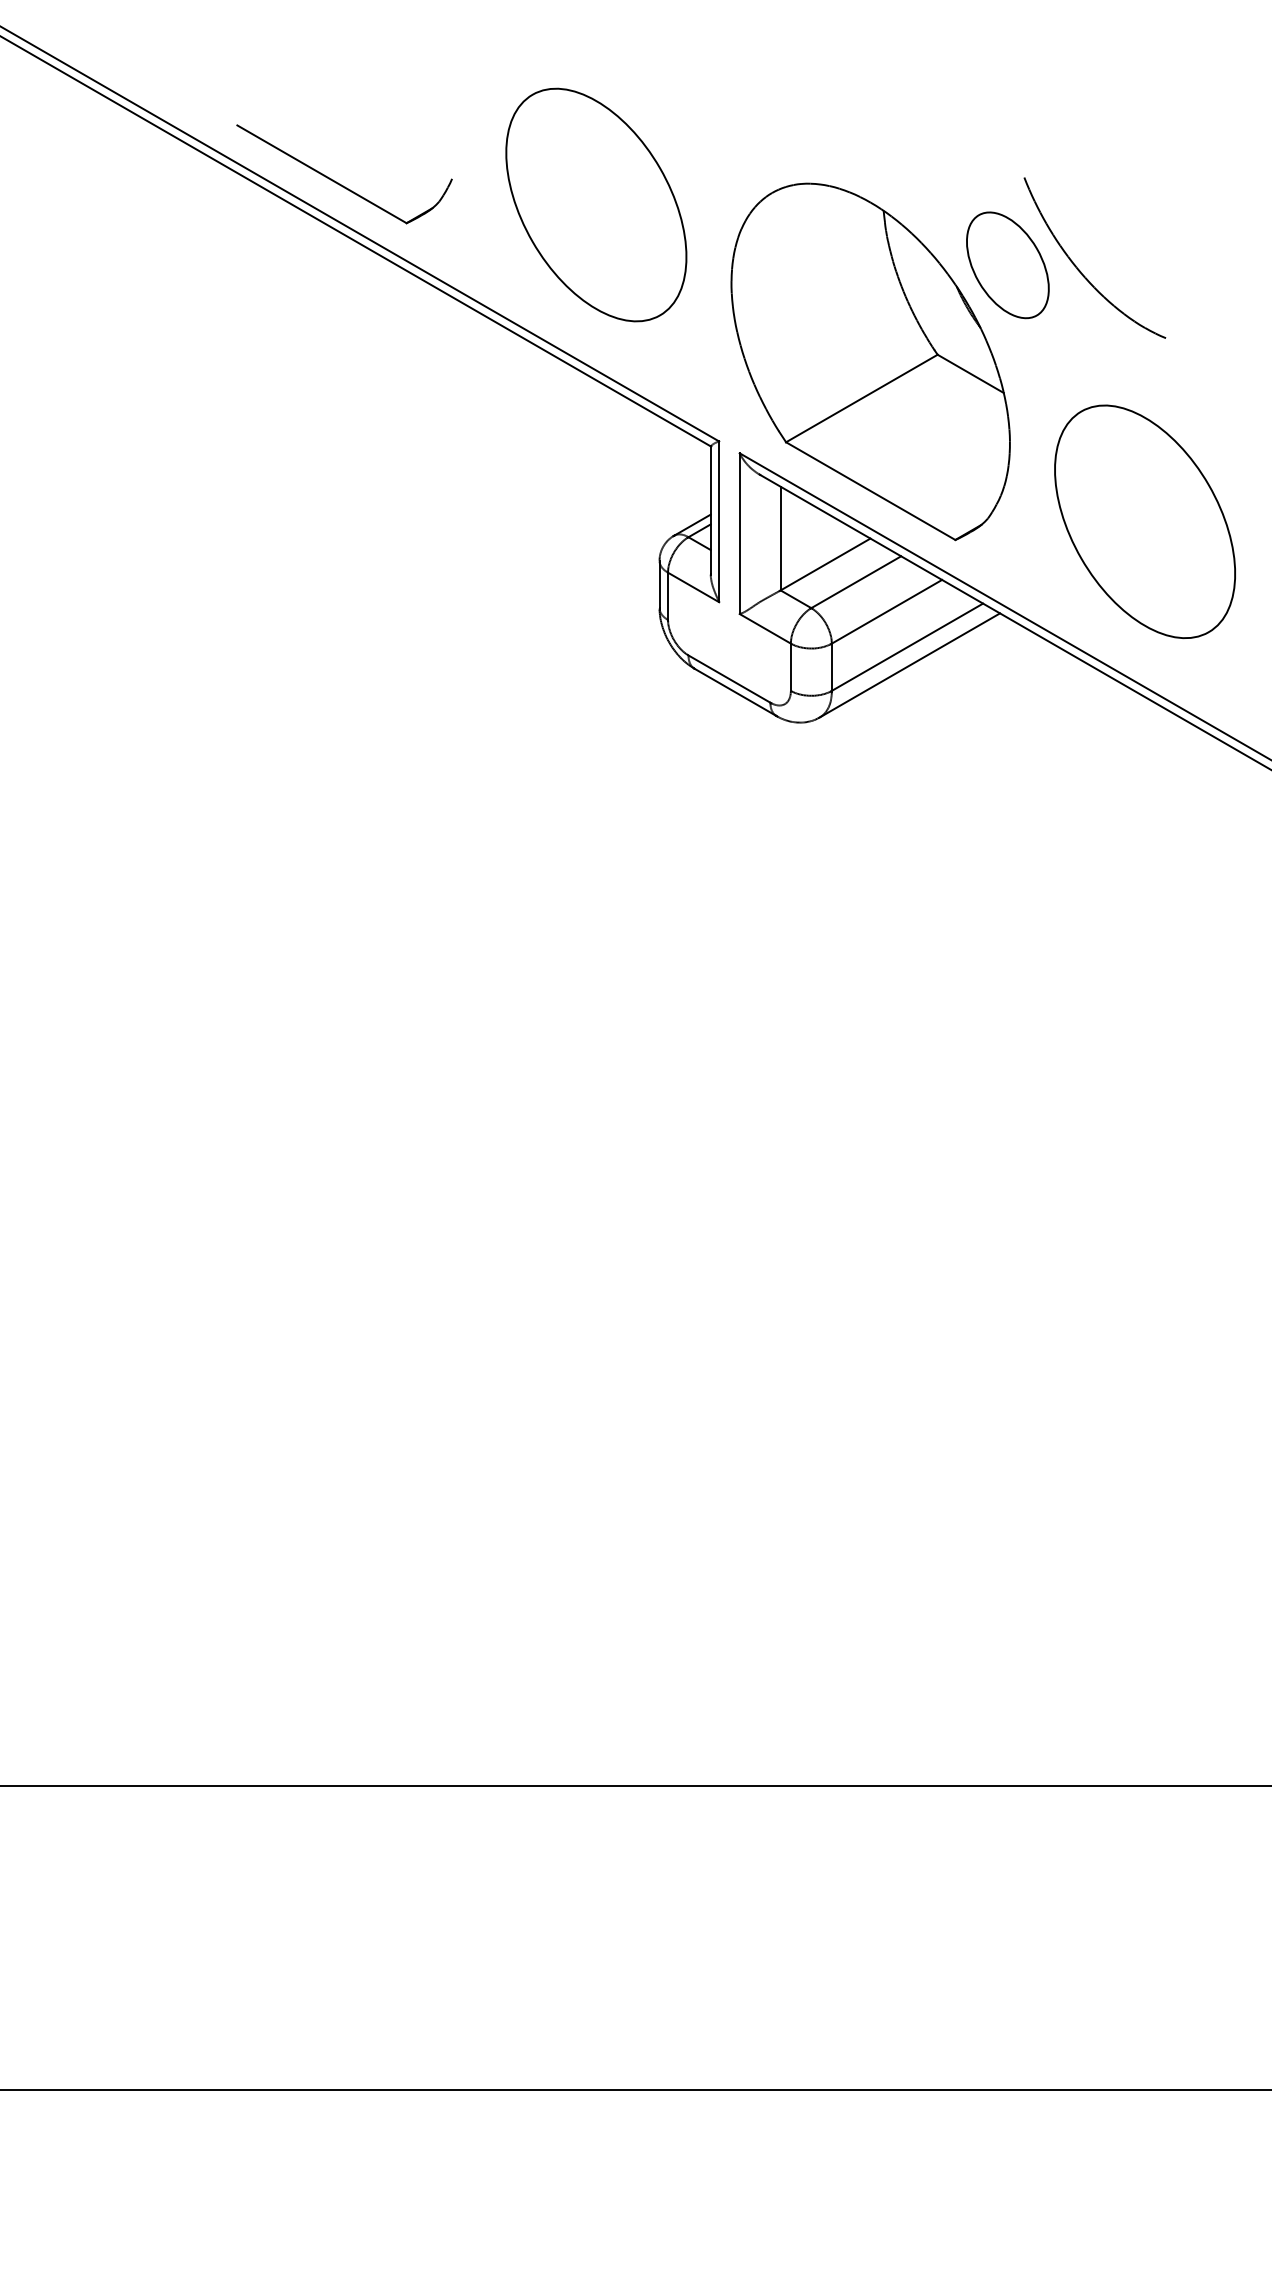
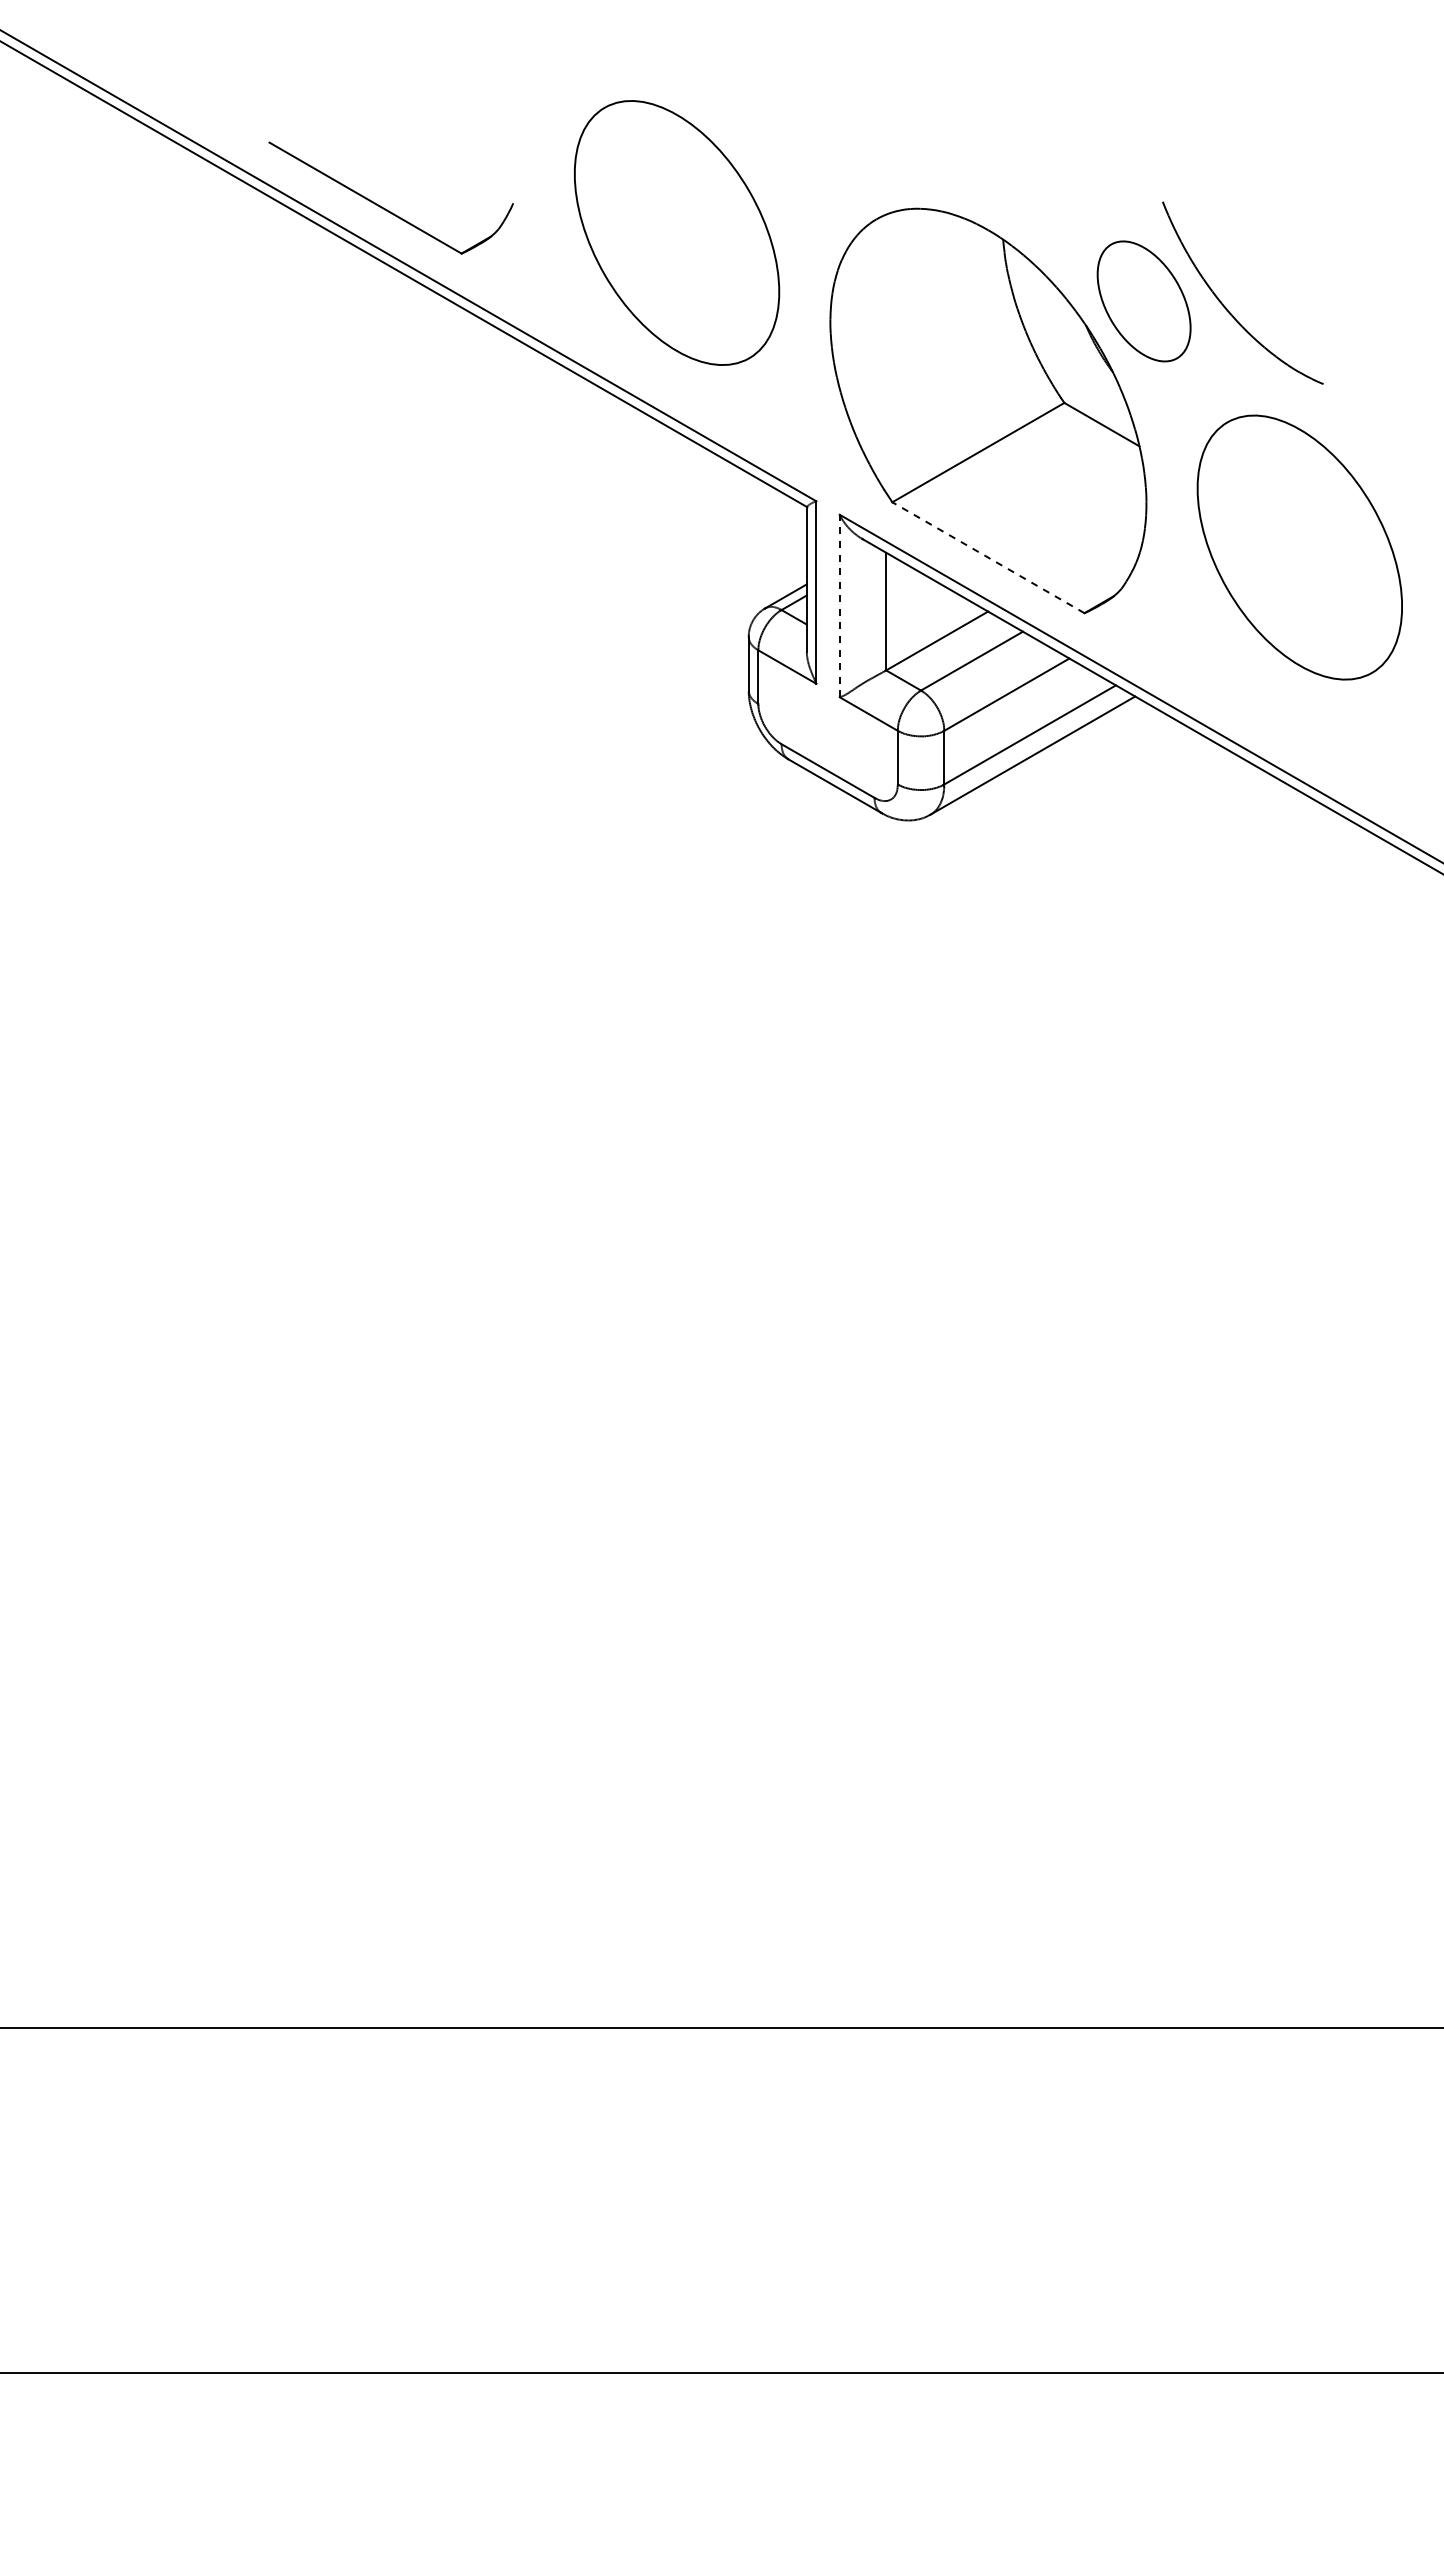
line: (870, 490) -> (988, 557), solid -> dashed
part: (1144, 521) -> (1299, 547), moved
line: (739, 533) -> (839, 605), solid -> dashed

